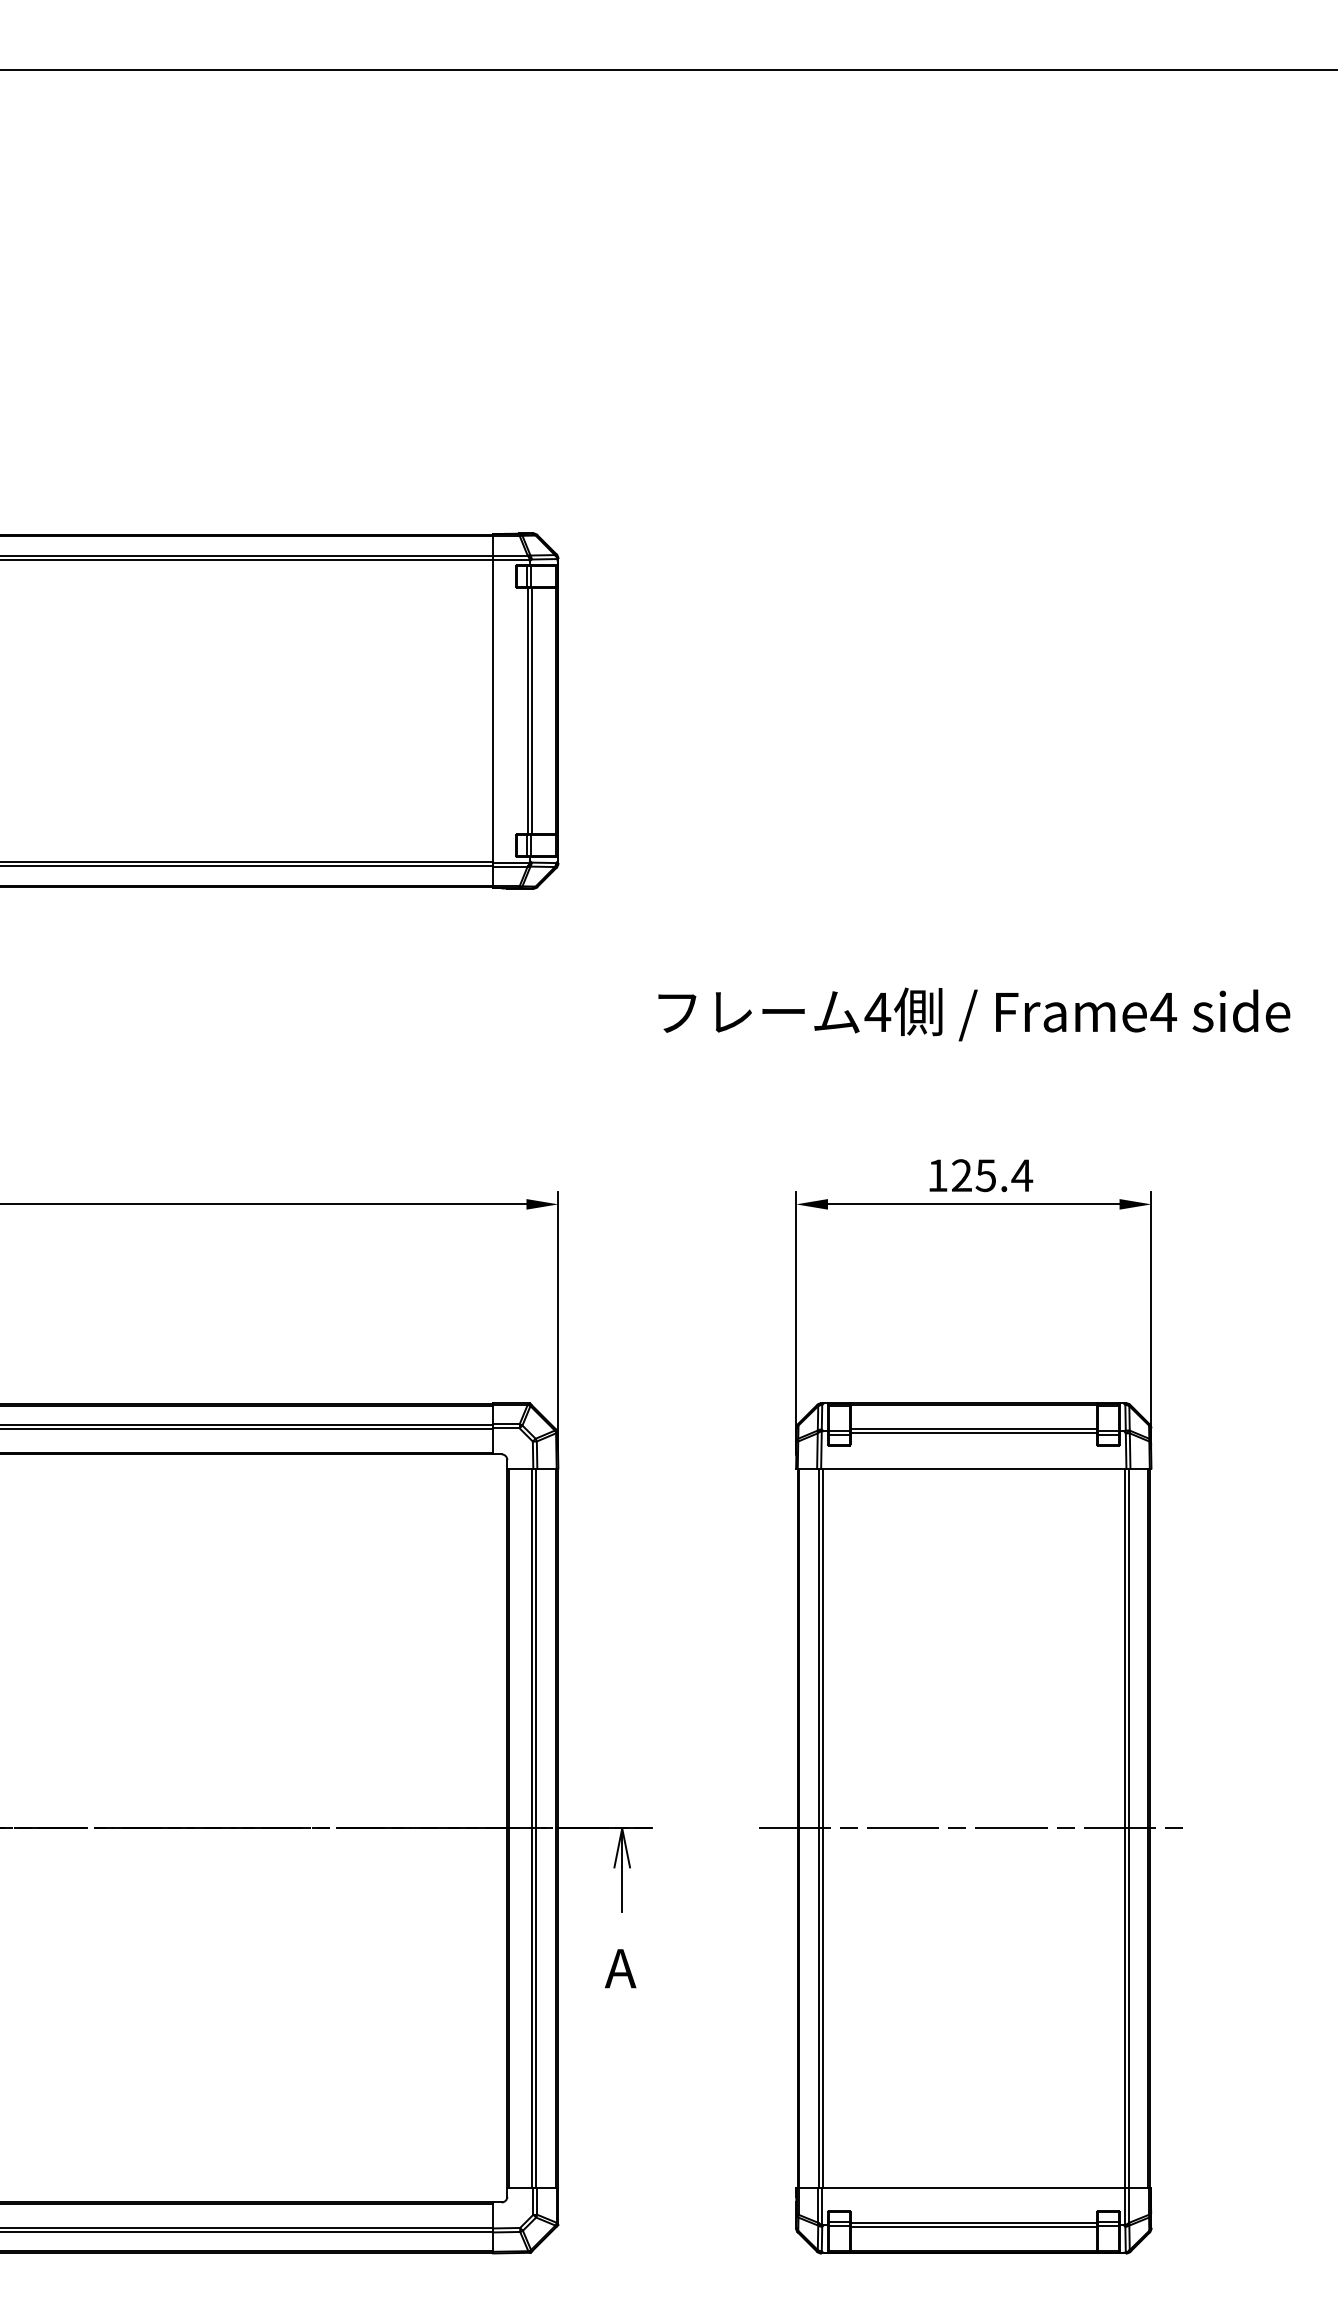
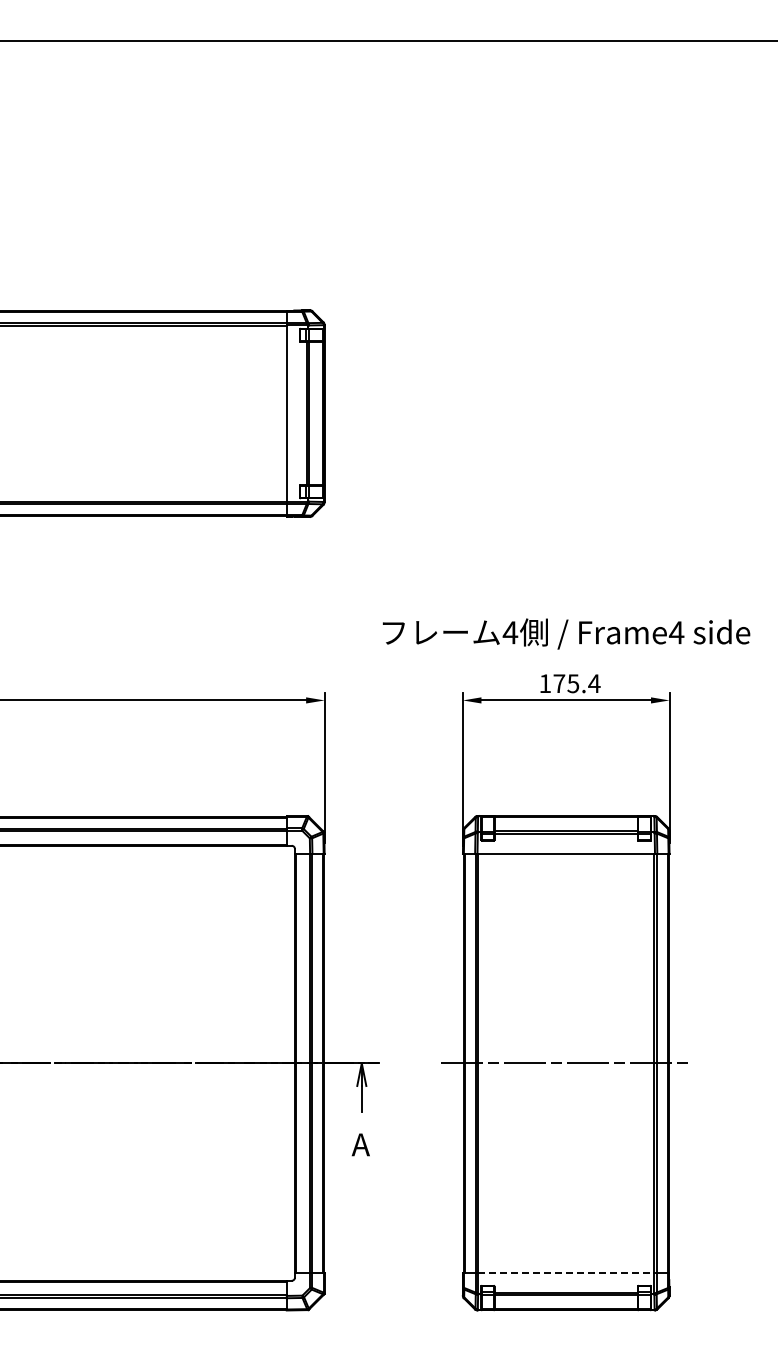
text: (974, 1013) -> (566, 633), moved
text: (962, 1175) -> (559, 683), 125.4 -> 175.4
line: (974, 2188) -> (566, 1272), solid -> dashed

